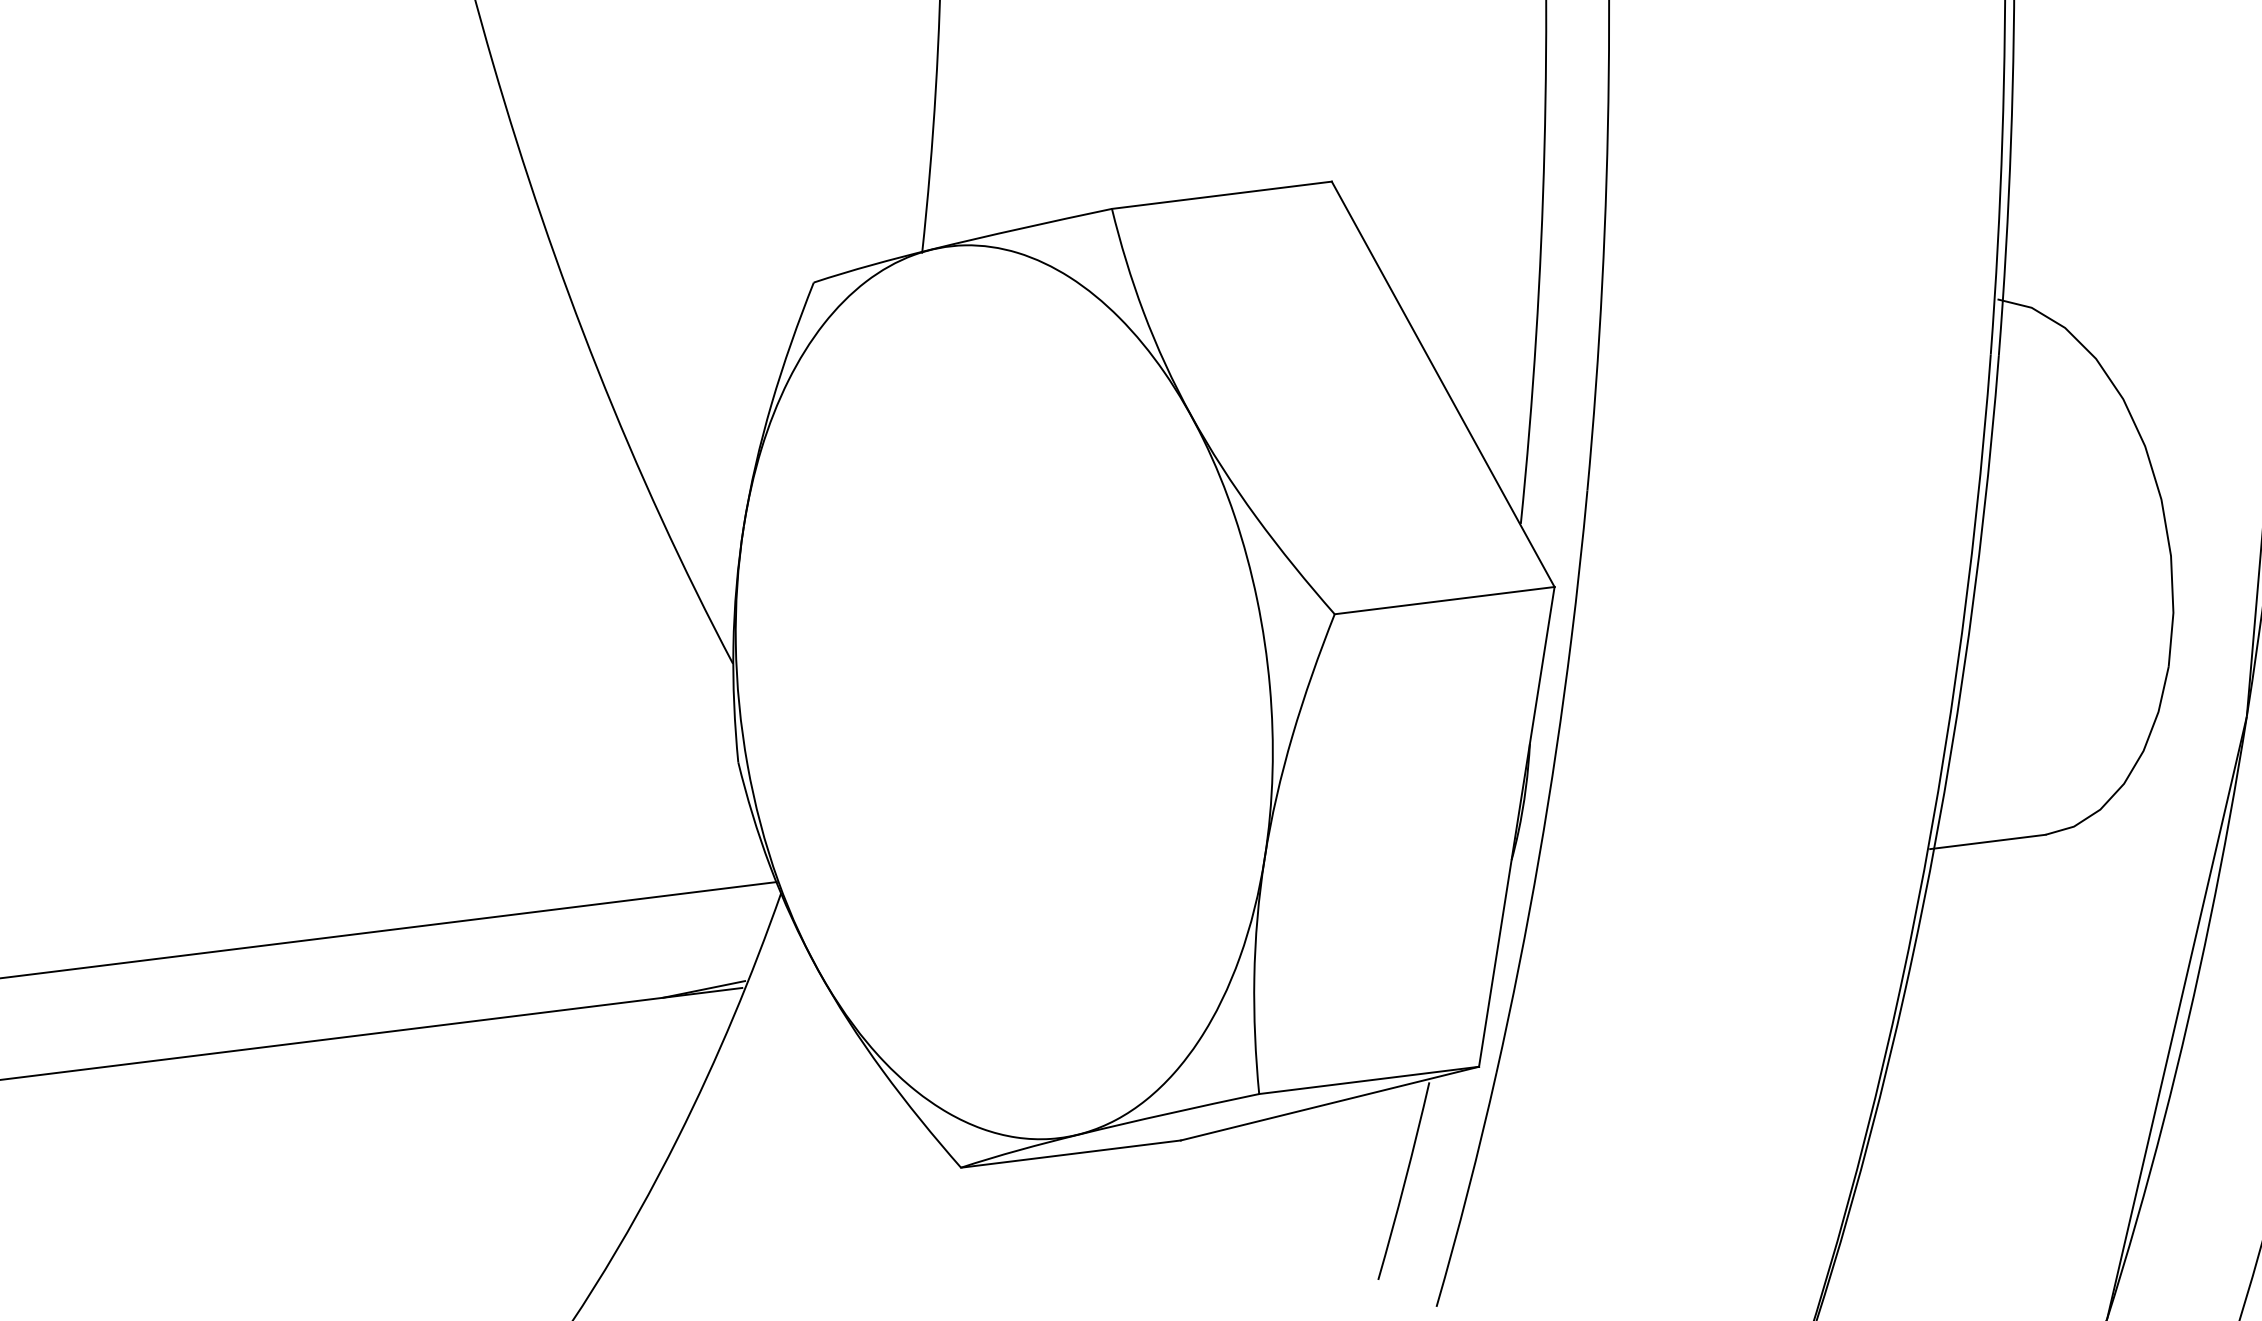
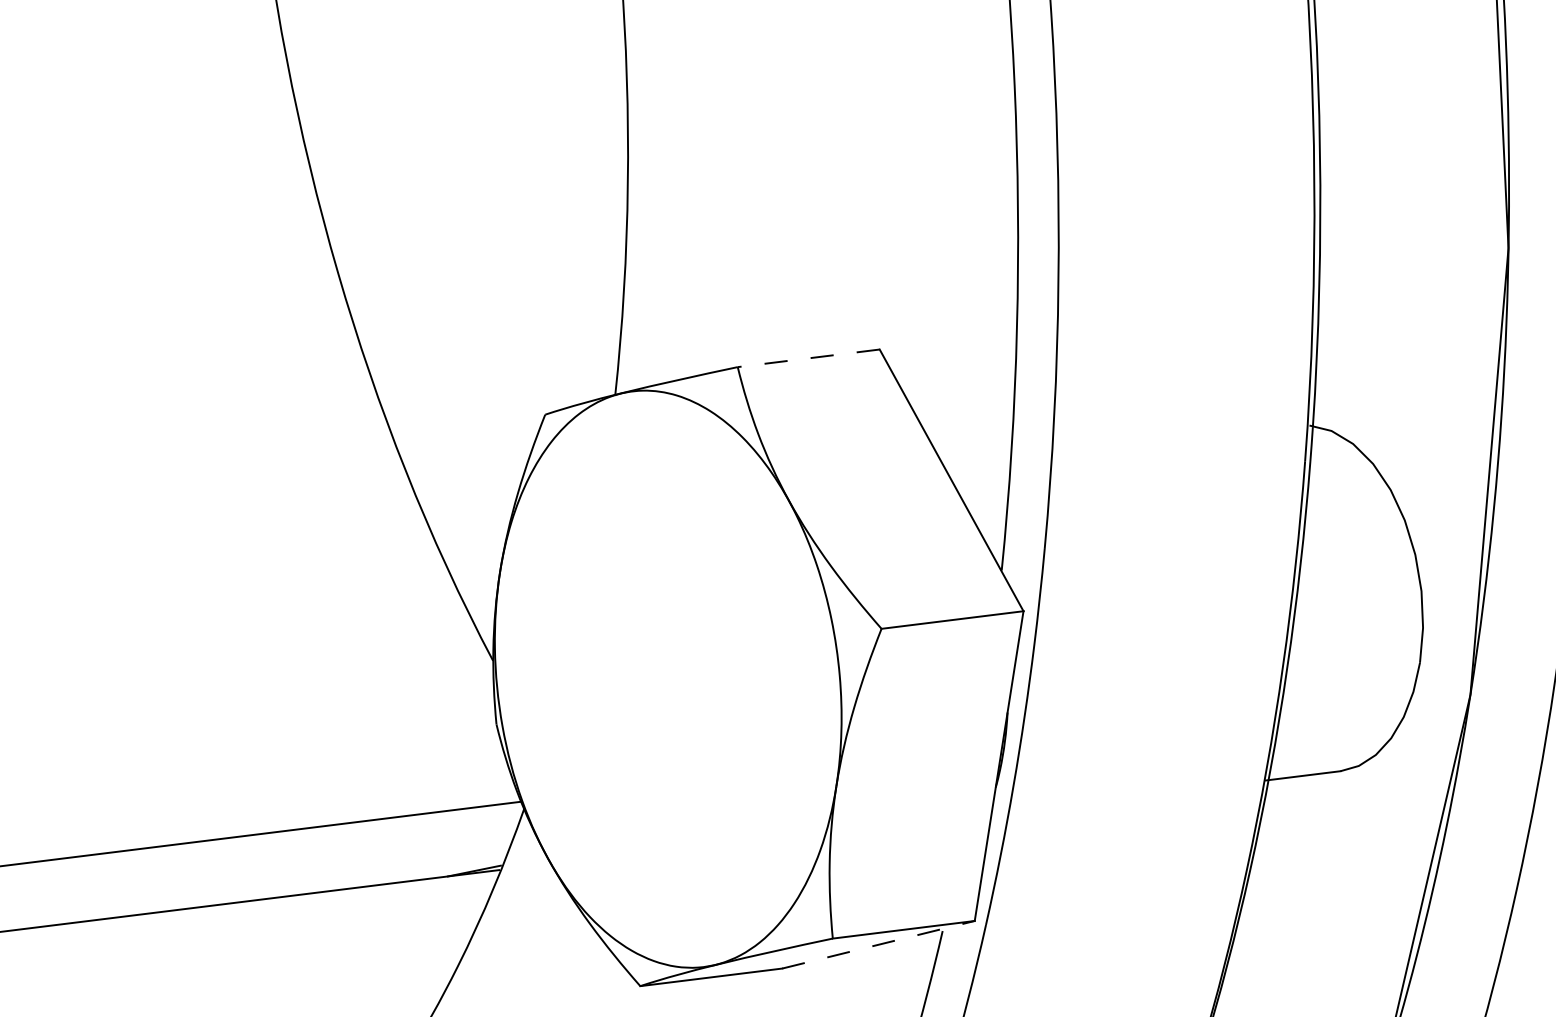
line: (1221, 195) -> (808, 358), solid -> dashed
line: (1329, 1103) -> (878, 944), solid -> dashed

